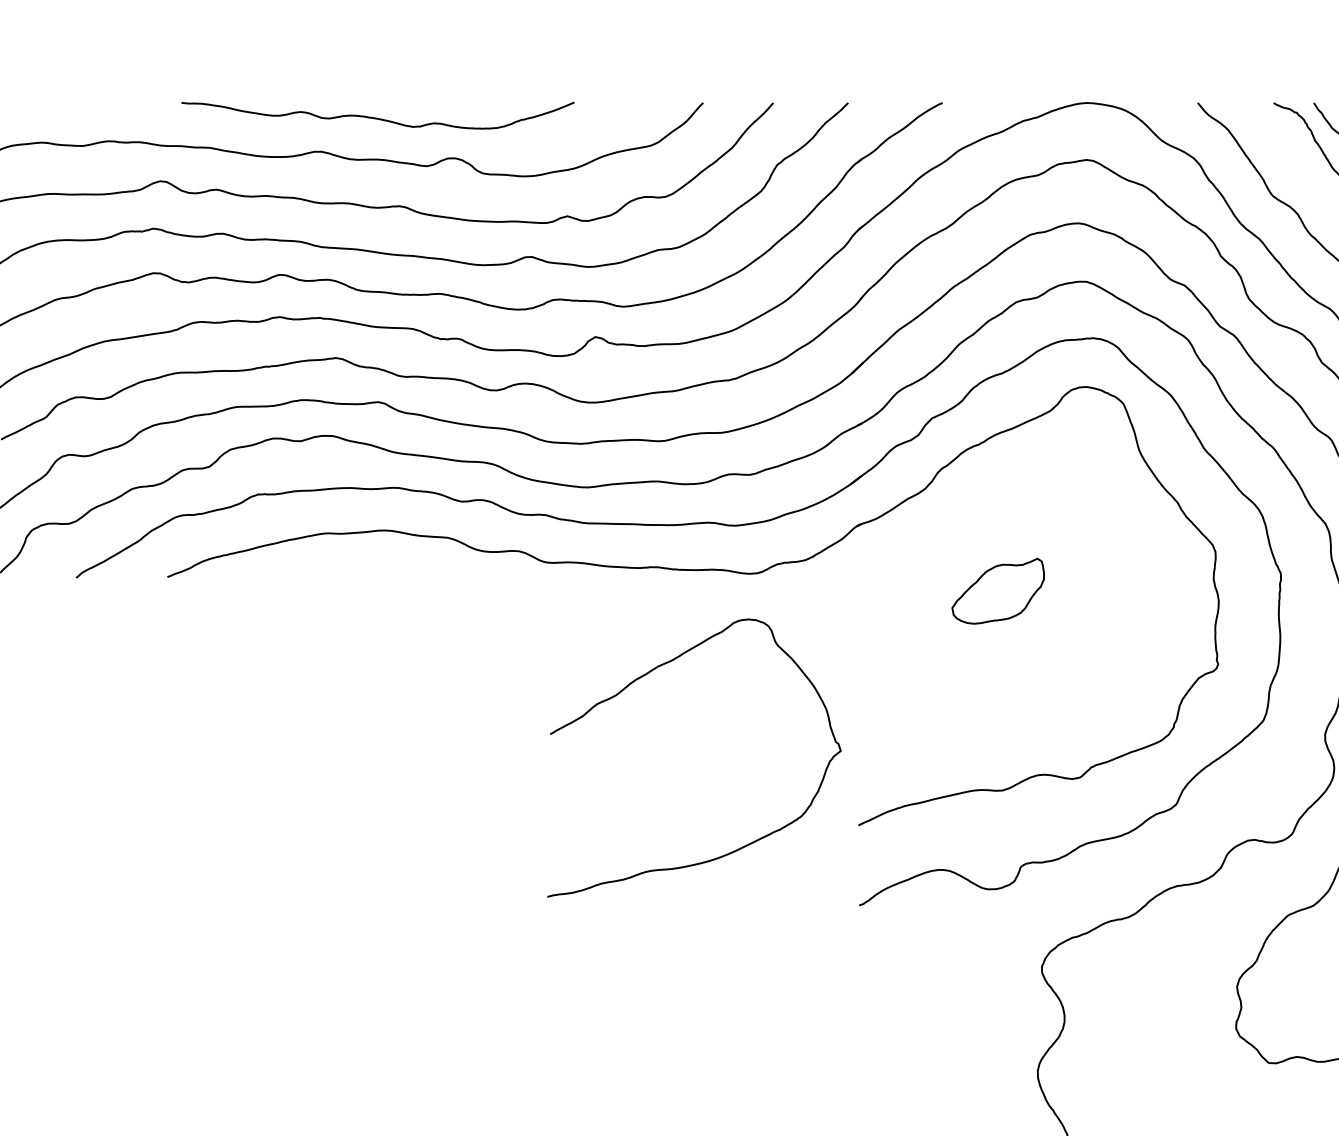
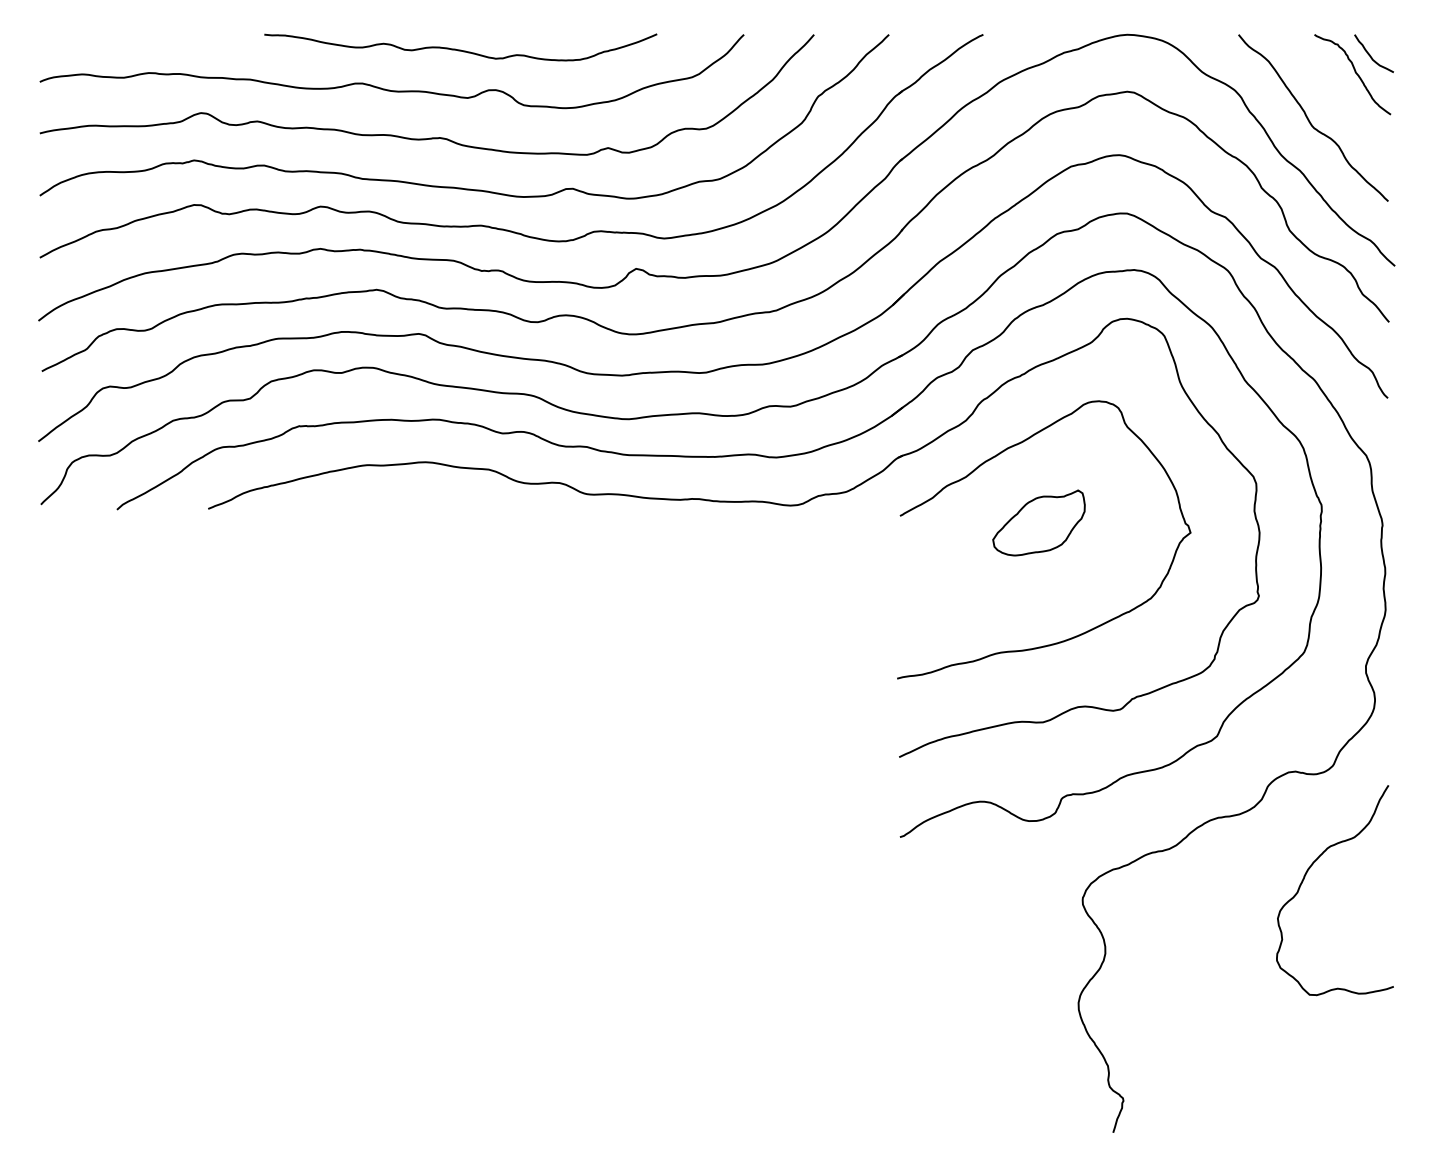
curve: (377, 117) -> (460, 49), moved
curve: (647, 674) -> (997, 456), moved

